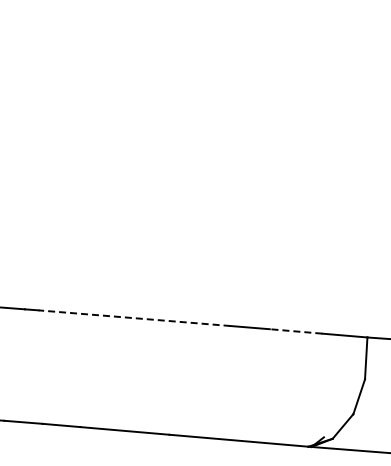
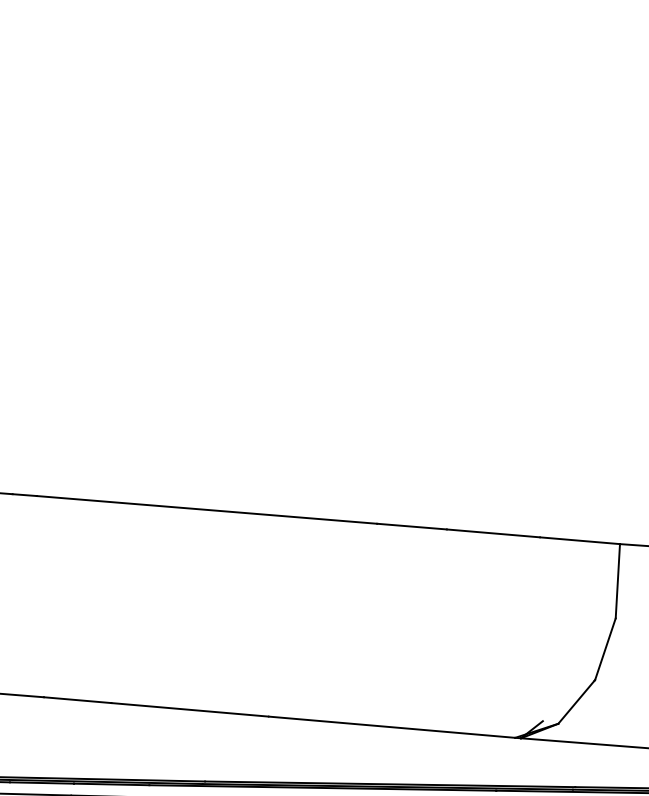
line: (134, 318) -> (206, 510), dashed -> solid
line: (295, 331) -> (492, 533), dashed -> solid

